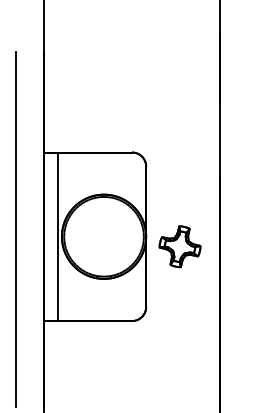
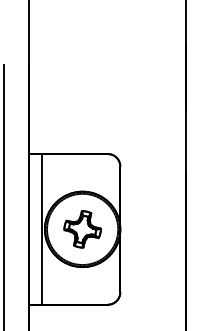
part: (179, 246) -> (82, 229), moved

